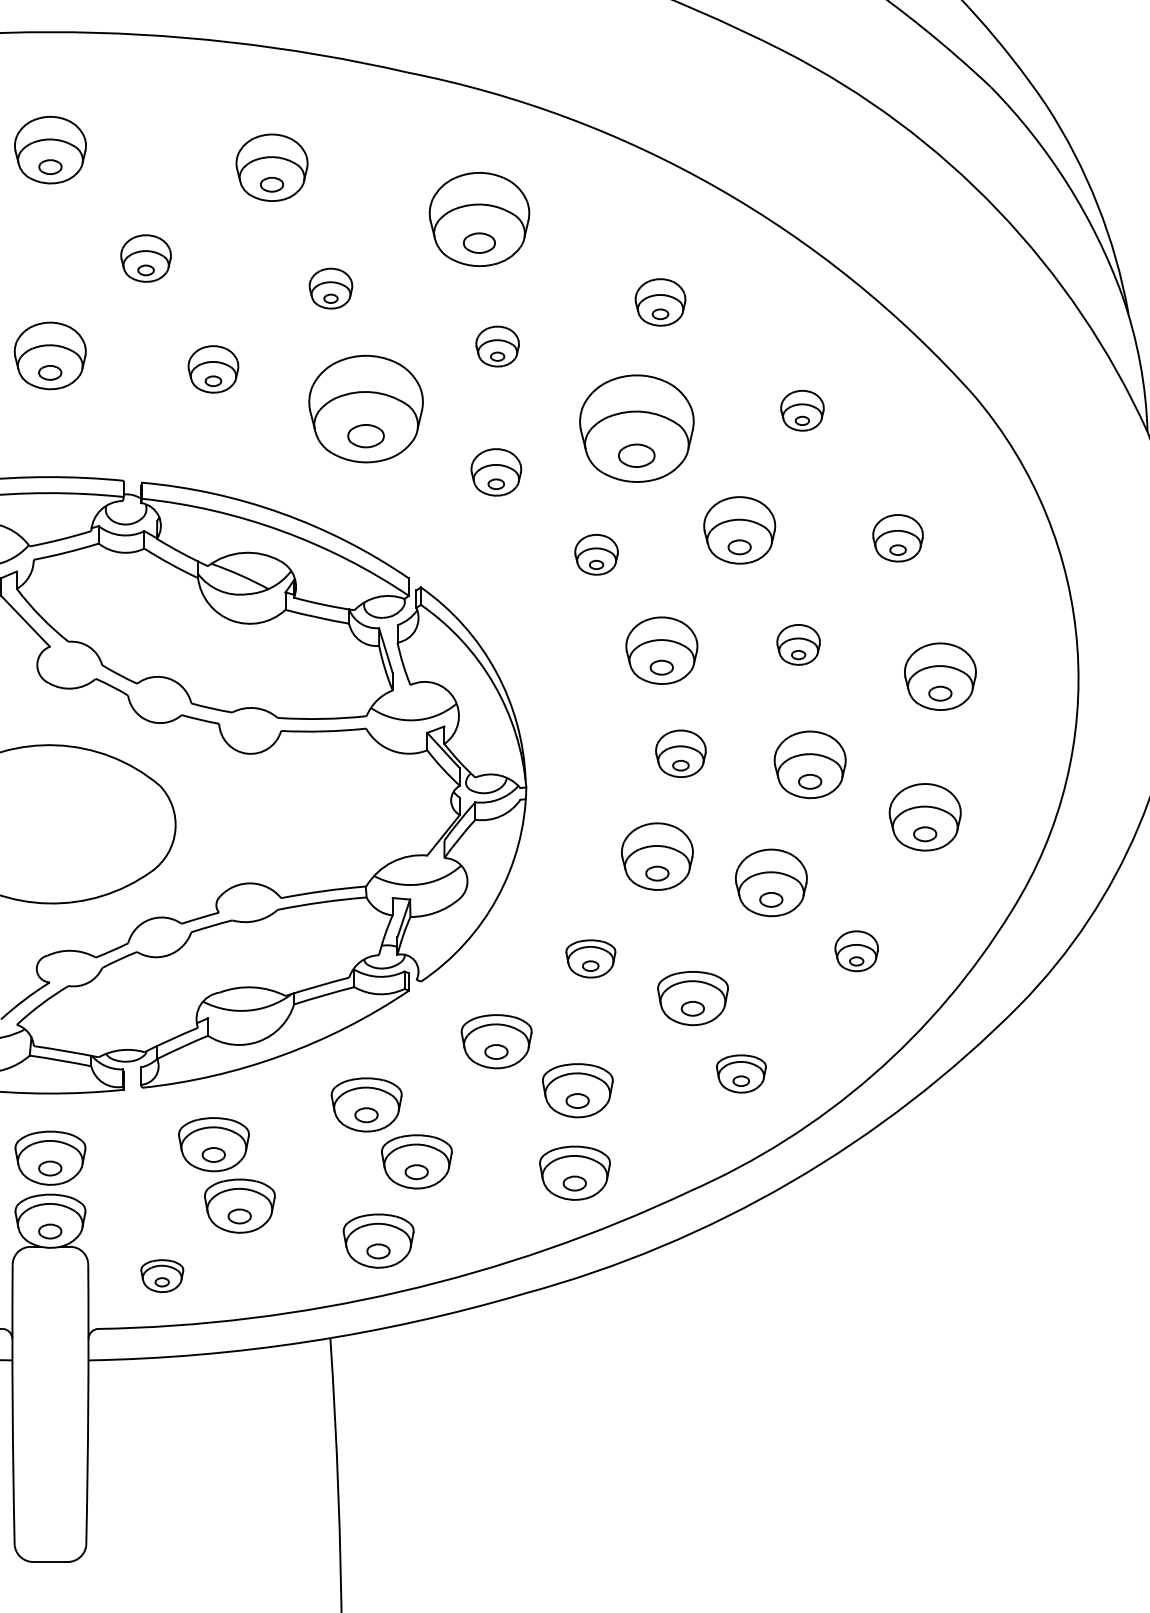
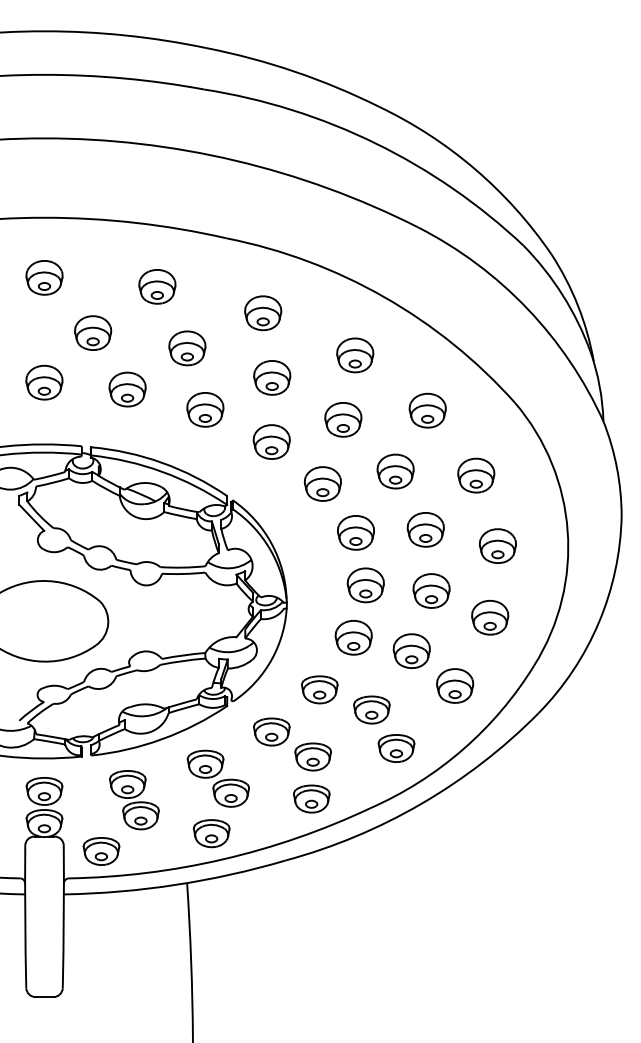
part: (480, 220) -> (263, 313), size x0.71
part: (146, 257) -> (93, 332), size x1.43
part: (331, 288) -> (187, 348), size x1.67
part: (660, 302) -> (355, 355), size x1.43
part: (497, 345) -> (272, 377), size x1.67
part: (213, 369) -> (127, 389), size x1.43
part: (366, 408) -> (205, 409), size x0.62
part: (802, 410) -> (427, 410), size x1.67
part: (637, 428) -> (343, 419), size x0.62
part: (495, 471) -> (271, 441), size x1.43
part: (898, 538) -> (476, 475), size x1.43
part: (596, 553) -> (322, 483), size x1.67
part: (798, 644) -> (425, 529), size x1.67
part: (680, 754) -> (365, 585), size x1.43
part: (857, 950) -> (455, 685), size x1.67
part: (590, 958) -> (319, 689), size x1.43
part: (741, 1073) -> (396, 748), size x1.43
part: (162, 1276) -> (101, 851), size x1.67

